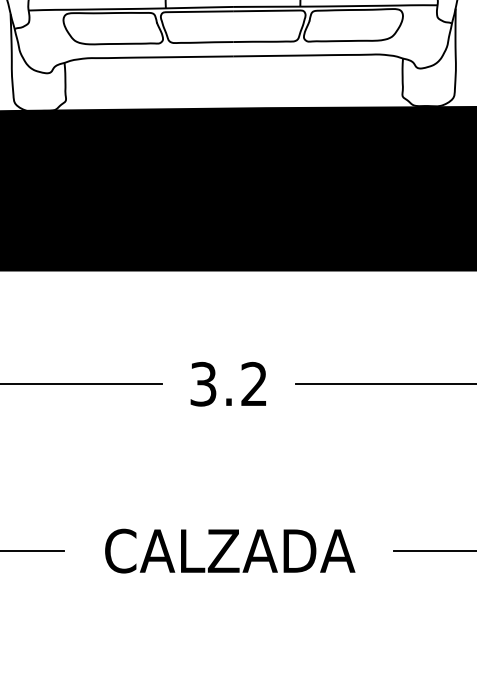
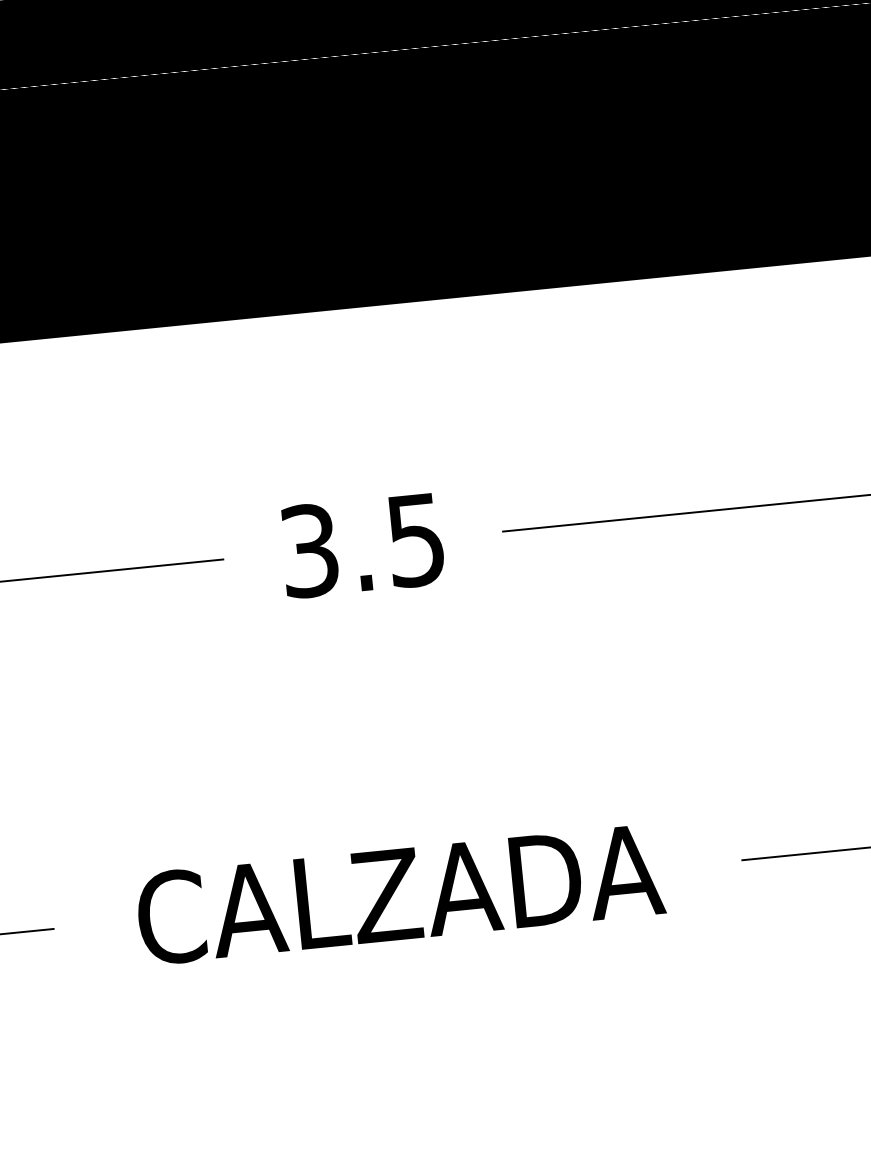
text: (253, 383) -> (414, 538), 3.2 -> 3.5

